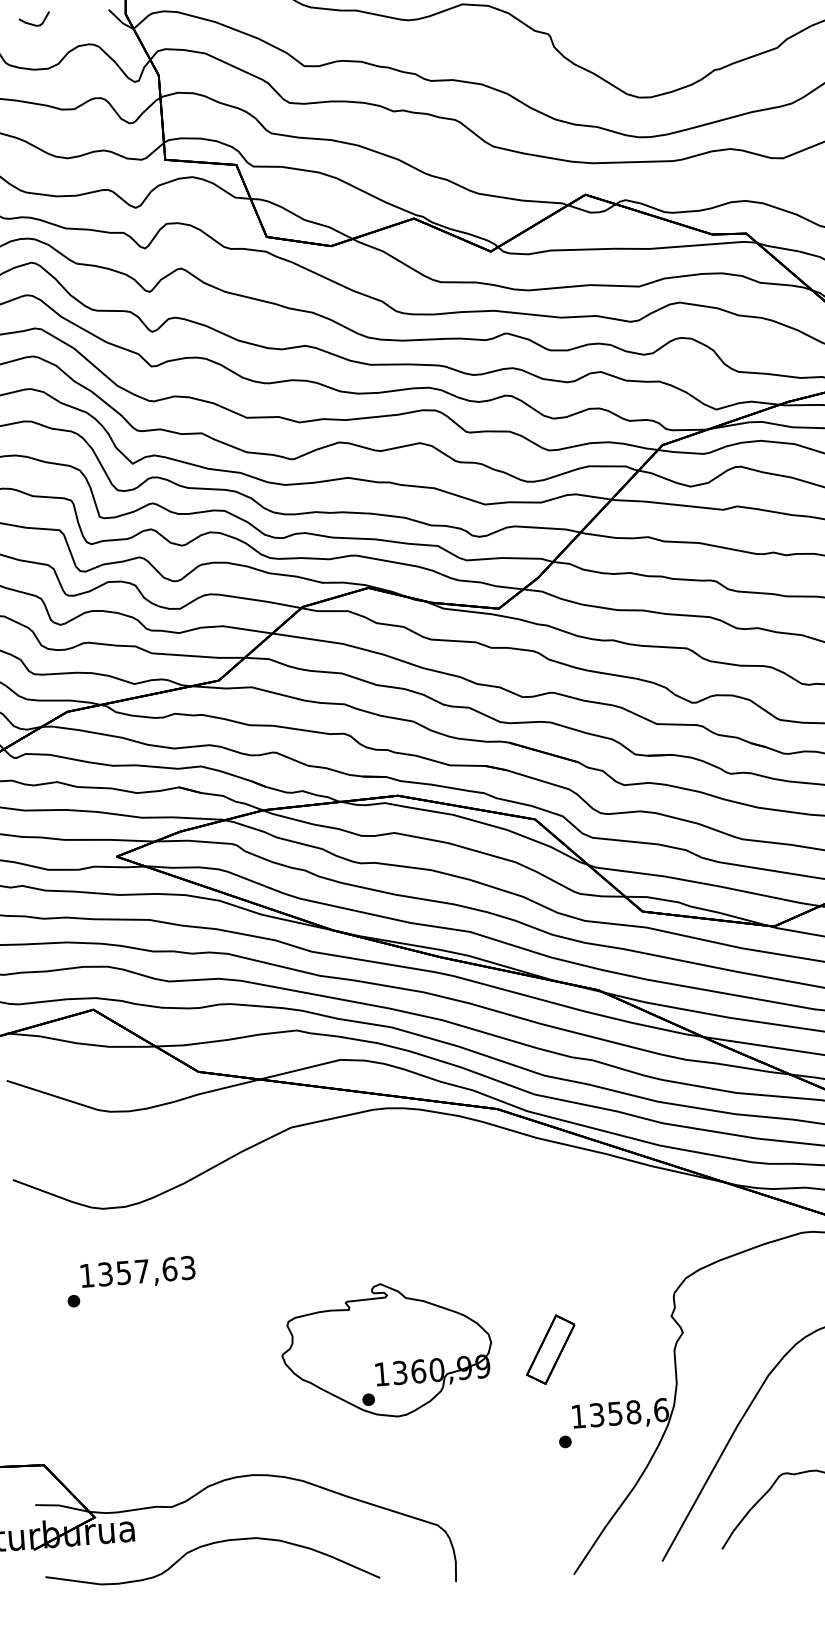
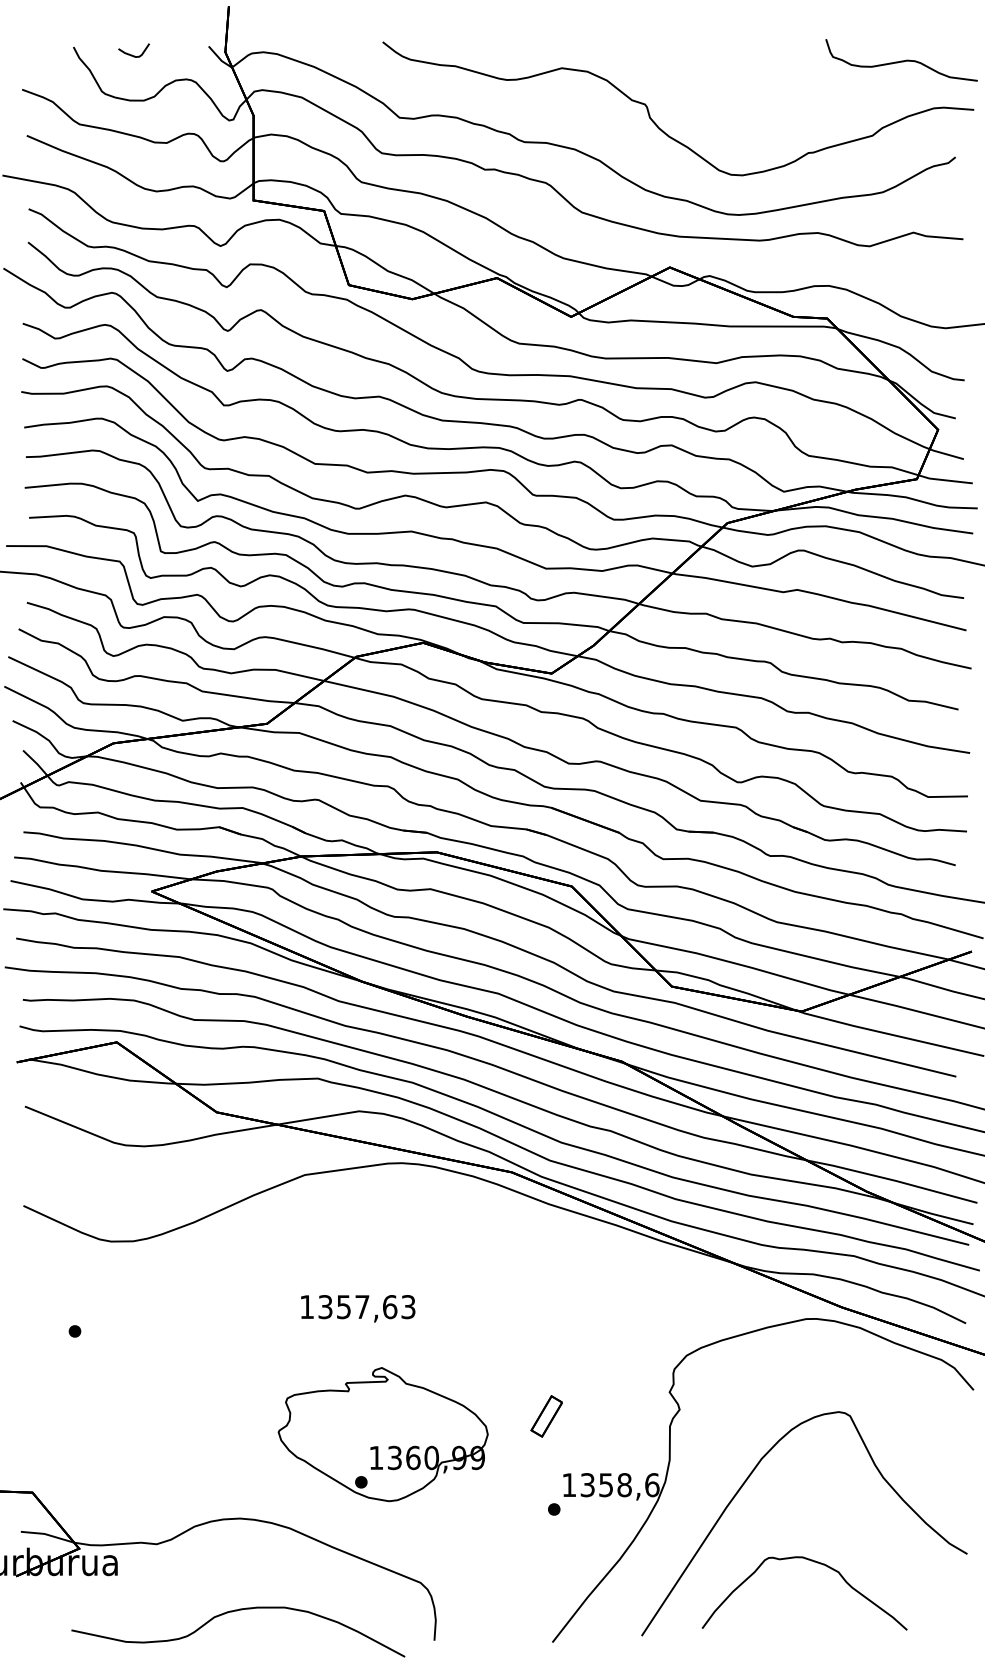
text: (138, 1273) -> (358, 1308), moved
part: (550, 1349) -> (546, 1416), size x0.6
part: (386, 1350) -> (382, 1434), moved
curve: (204, 1546) -> (232, 1612), moved

